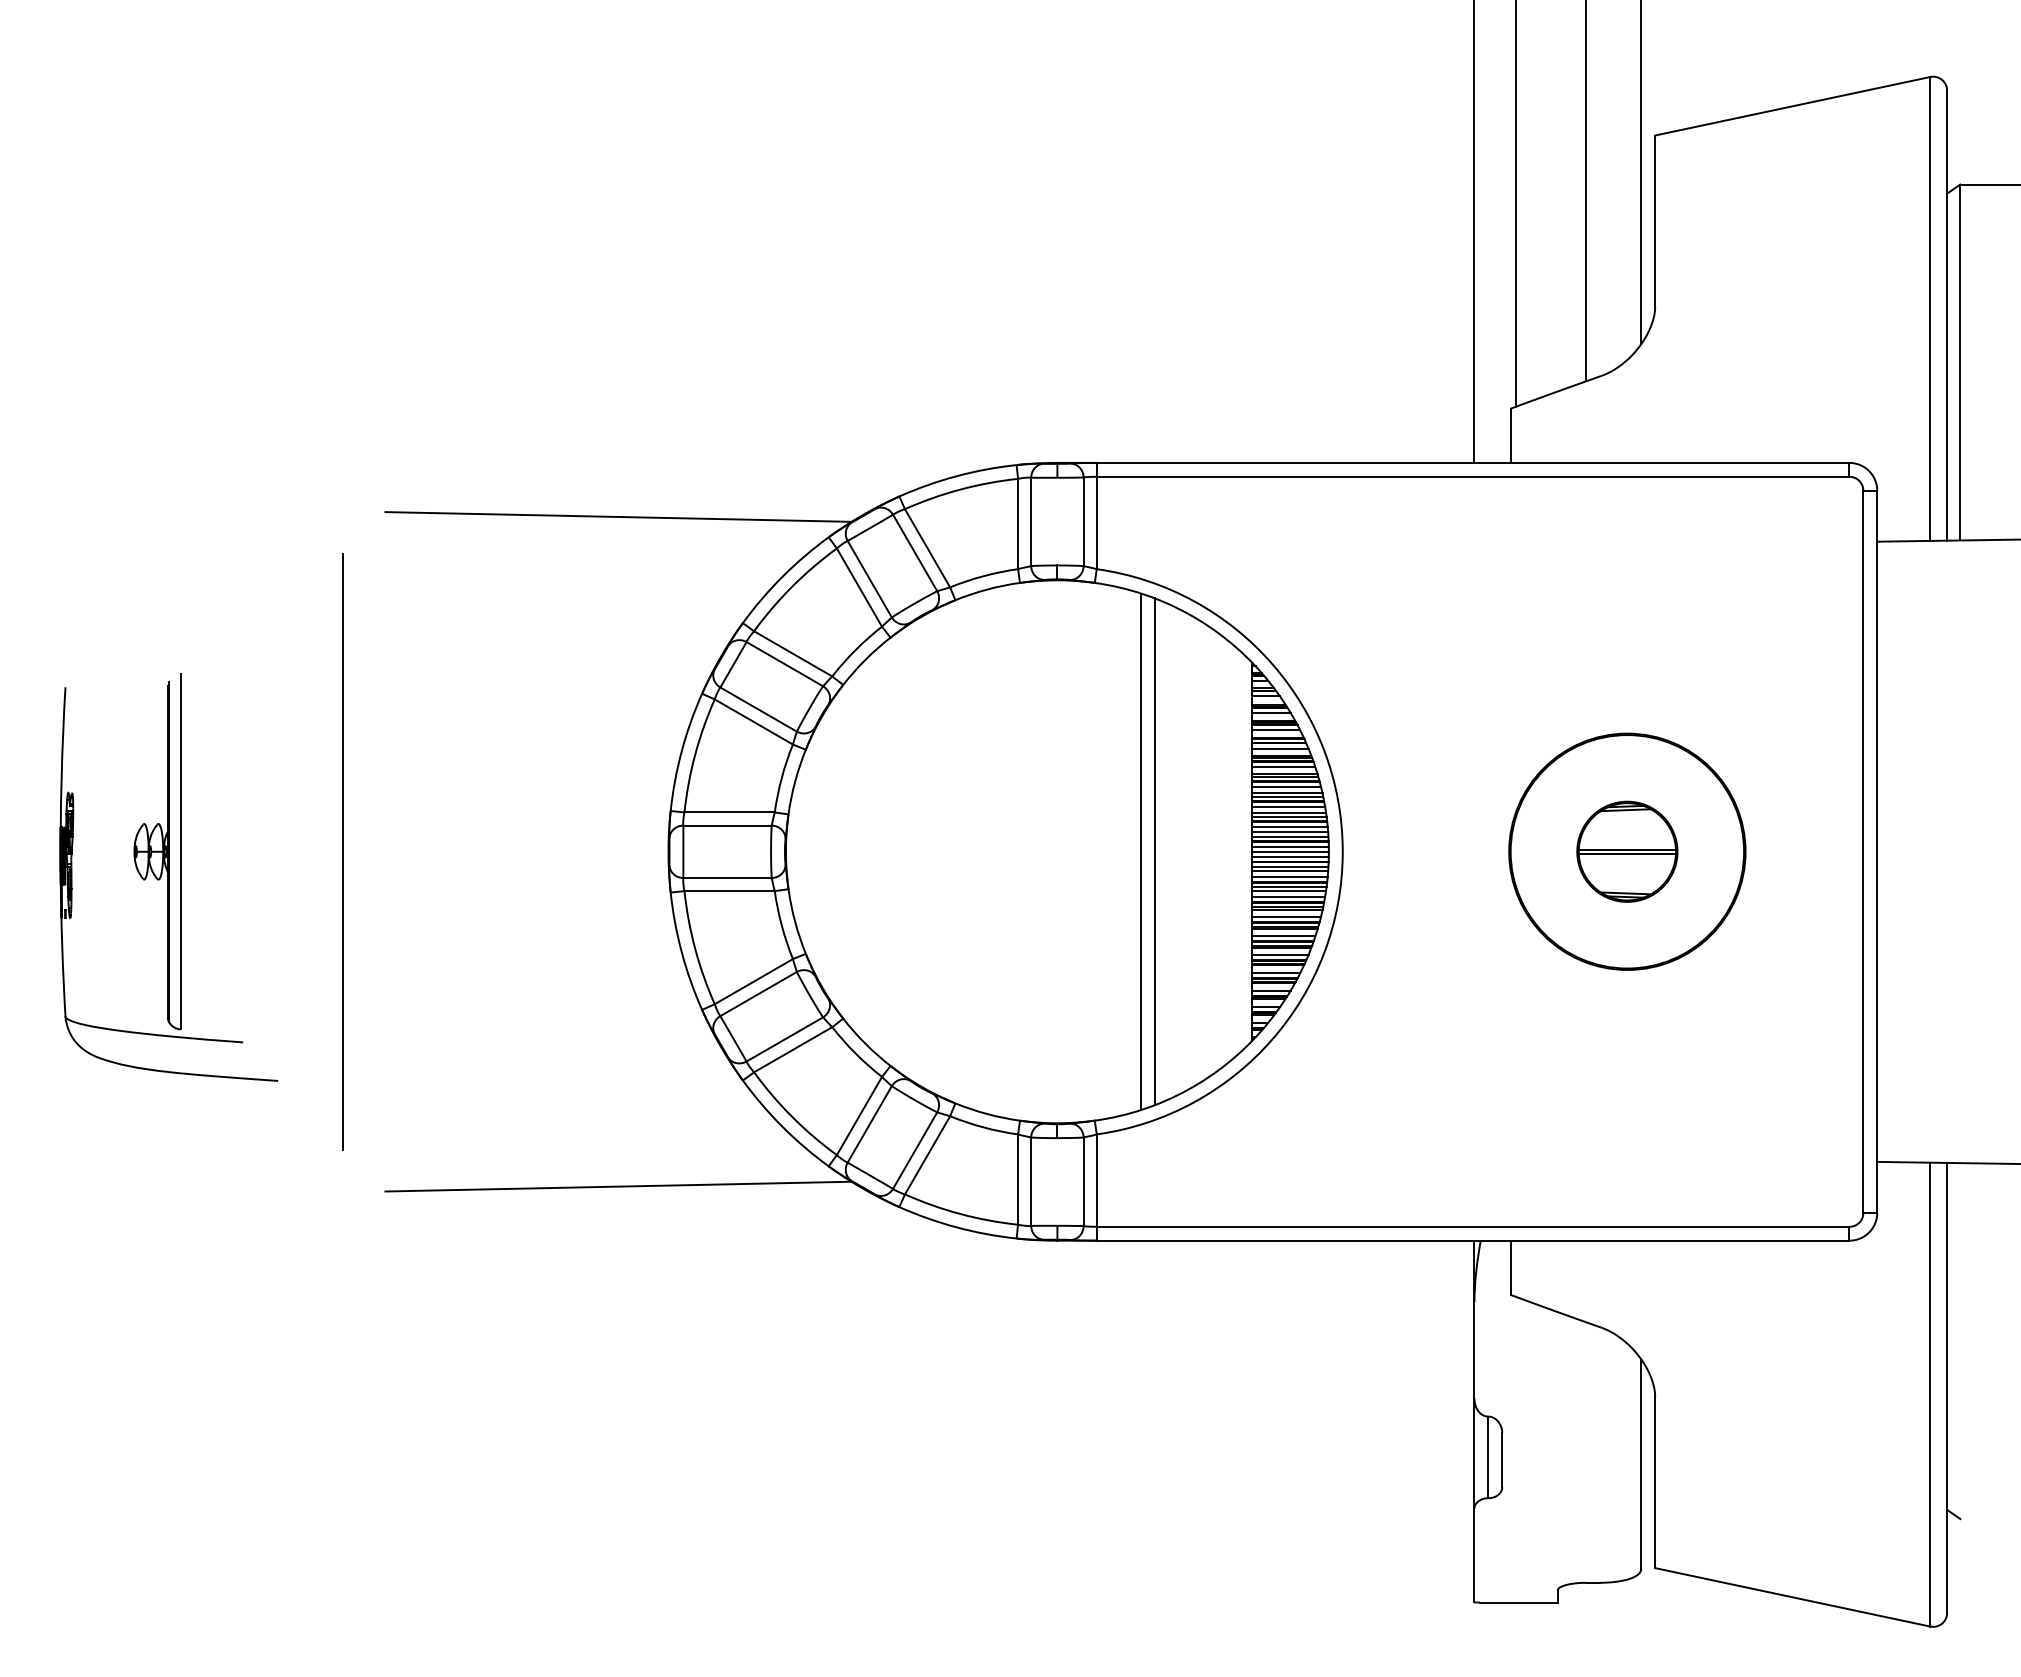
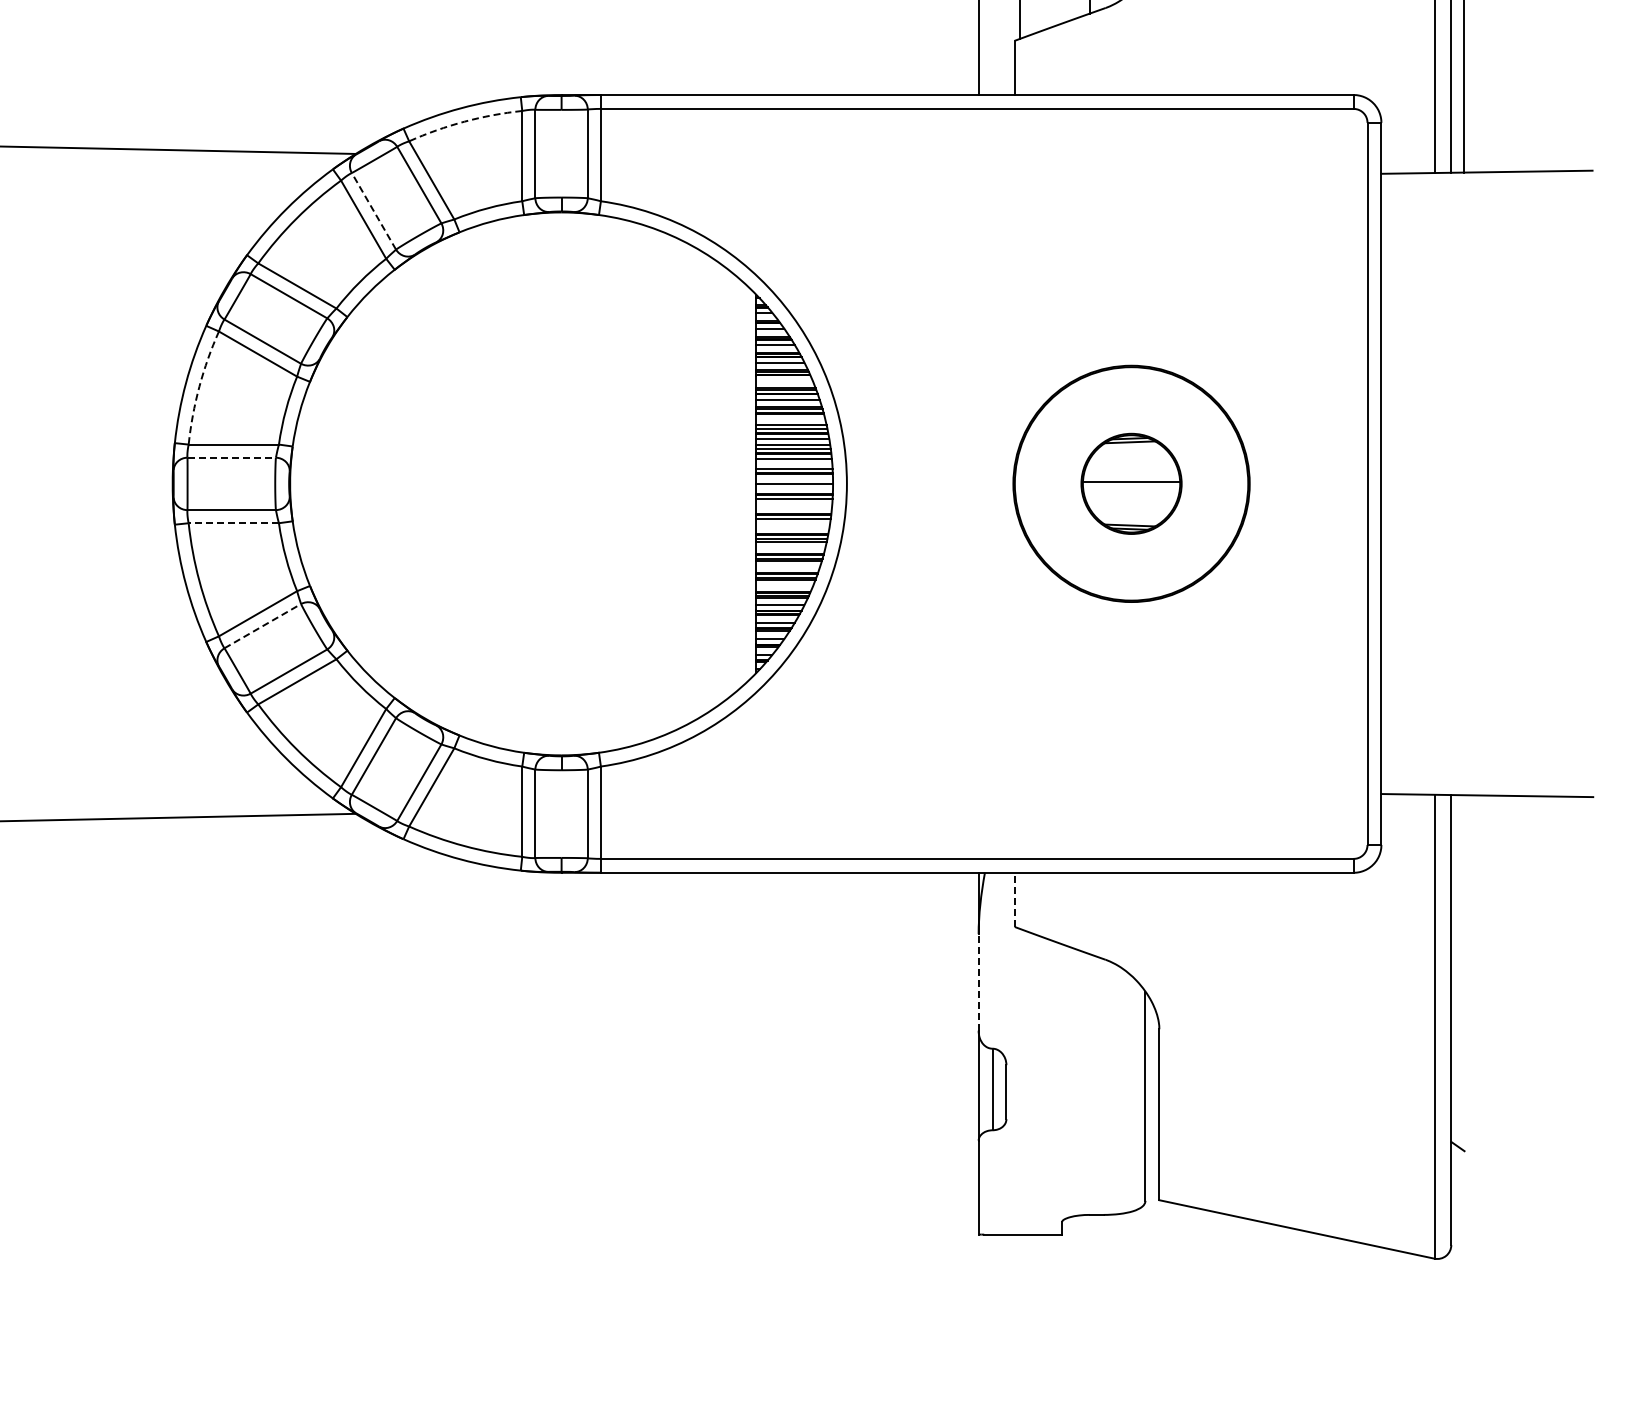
arc: (960, 489) -> (464, 121), solid -> dashed
line: (869, 578) -> (373, 210), solid -> dashed
line: (1280, 748) -> (784, 380), removed
arc: (695, 754) -> (199, 386), solid -> dashed
line: (1286, 786) -> (790, 418), removed
line: (728, 825) -> (232, 457), solid -> dashed
line: (1290, 832) -> (794, 464), removed
line: (1290, 846) -> (794, 478), removed
line: (1141, 851) -> (645, 483), removed
line: (1154, 851) -> (658, 483), removed
line: (1626, 853) -> (1130, 485), removed
line: (1290, 856) -> (794, 488), removed
line: (1290, 871) -> (794, 503), removed
line: (1289, 877) -> (793, 509), removed
line: (1289, 890) -> (793, 522), removed
line: (729, 891) -> (233, 523), solid -> dashed
line: (1288, 897) -> (792, 529), removed
line: (1286, 916) -> (790, 548), removed
line: (1283, 936) -> (787, 568), removed
line: (1280, 954) -> (784, 586), removed
line: (759, 993) -> (263, 625), solid -> dashed
line: (1510, 1267) -> (1014, 899), solid -> dashed
line: (1474, 1349) -> (978, 981), solid -> dashed

